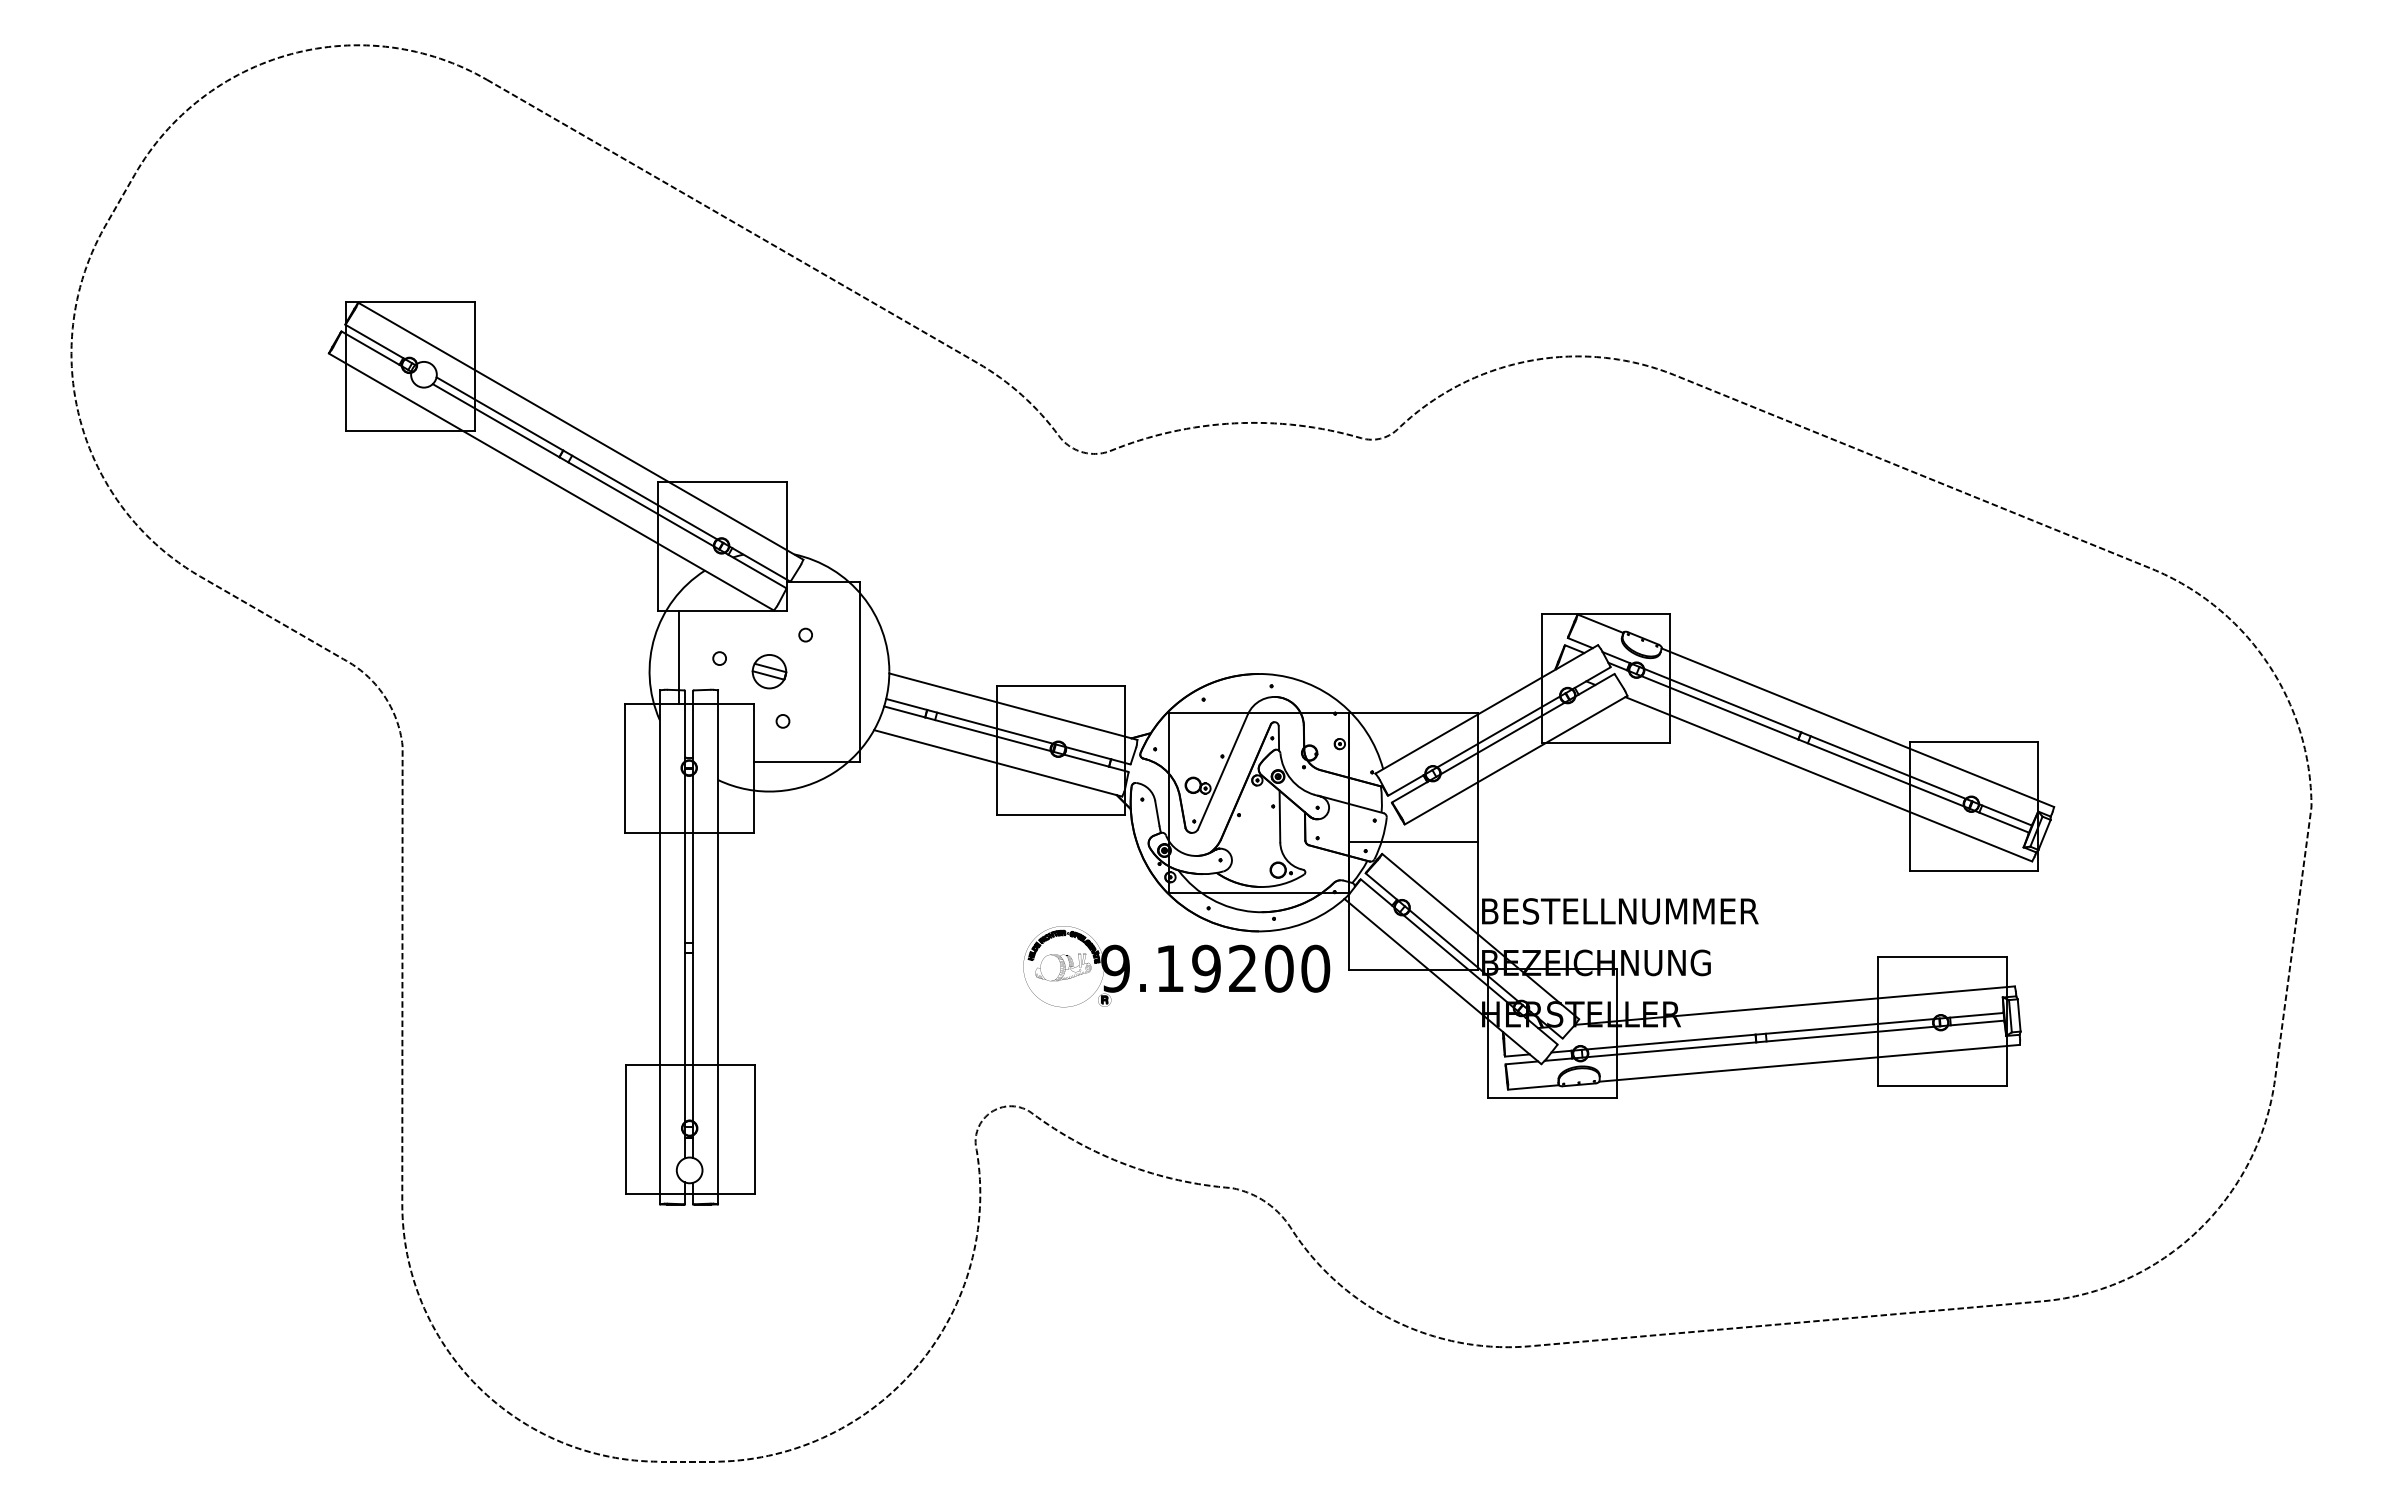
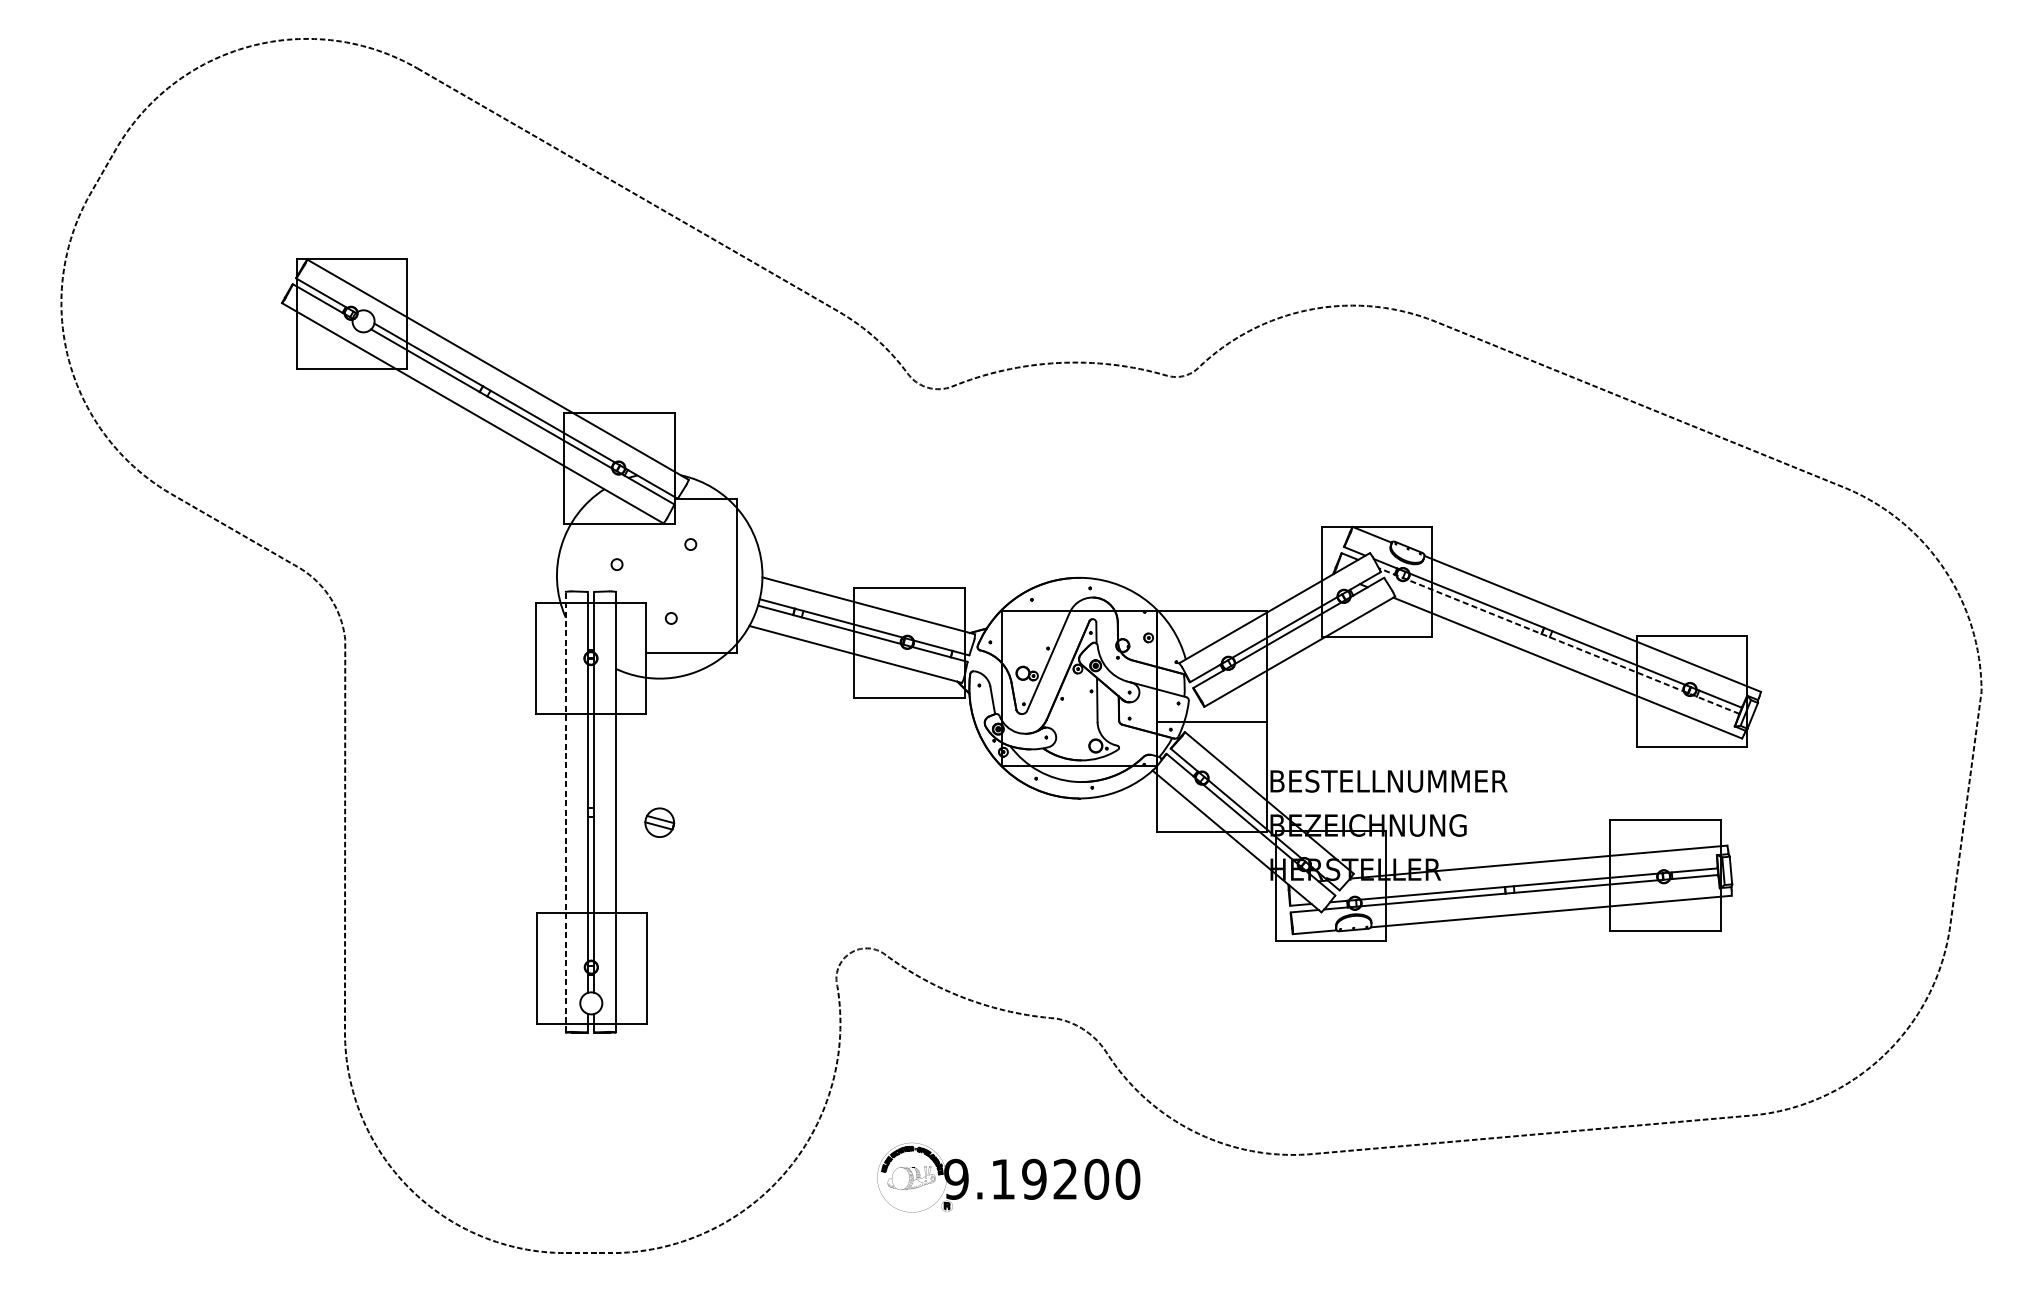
line: (679, 656) -> (582, 562), removed
part: (769, 671) -> (659, 822), moved
line: (1818, 747) -> (1558, 640), solid -> dashed
line: (659, 947) -> (565, 812), solid -> dashed
part: (1176, 966) -> (1008, 1177), moved

